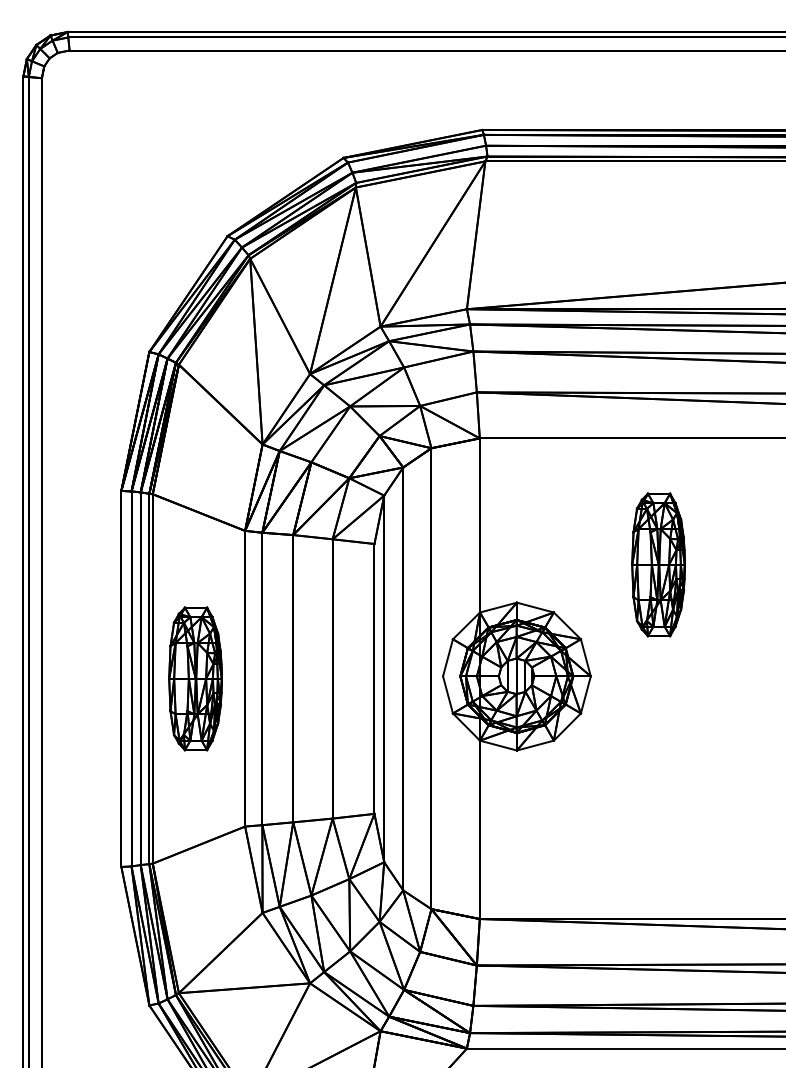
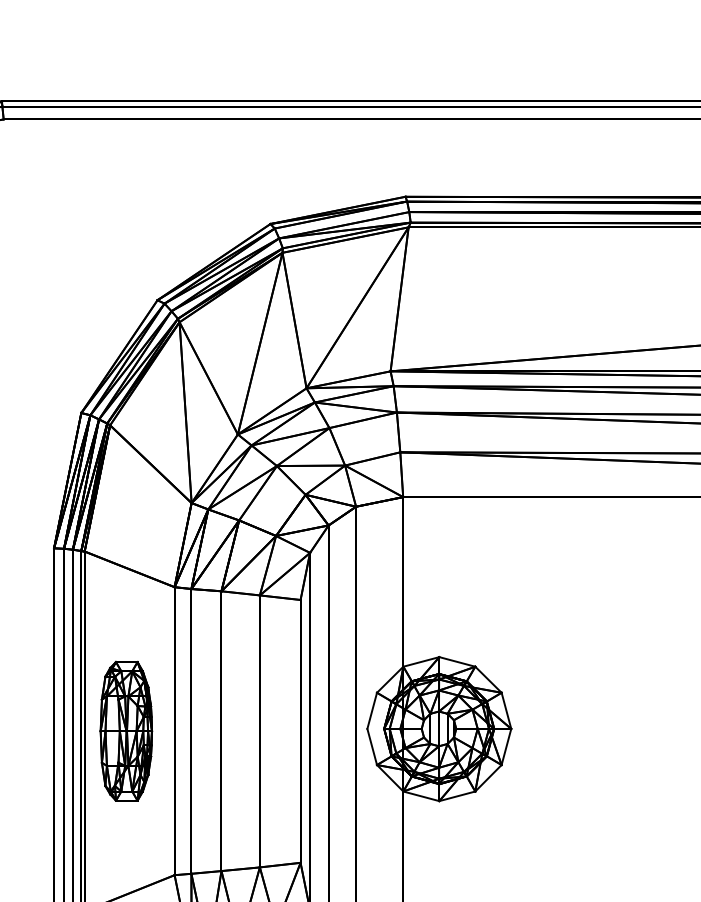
part: (658, 564) -> (577, 619), removed

